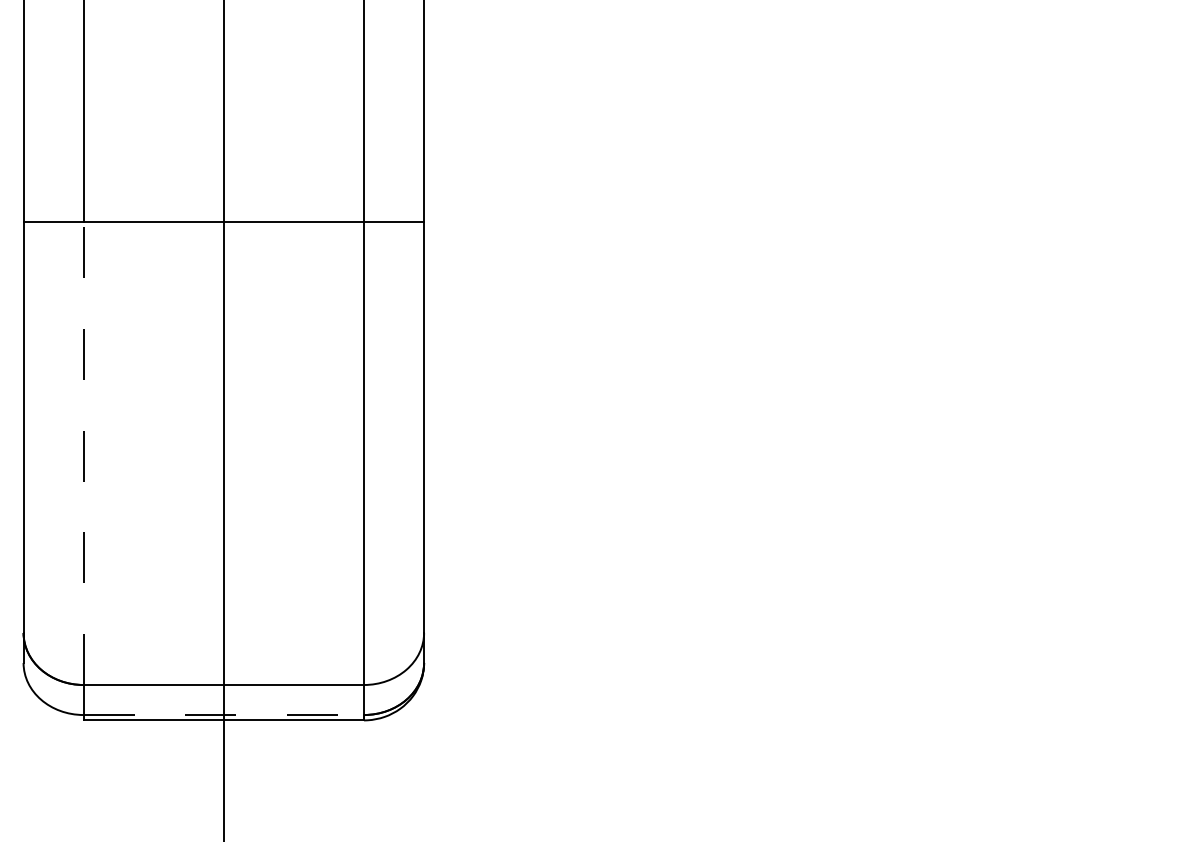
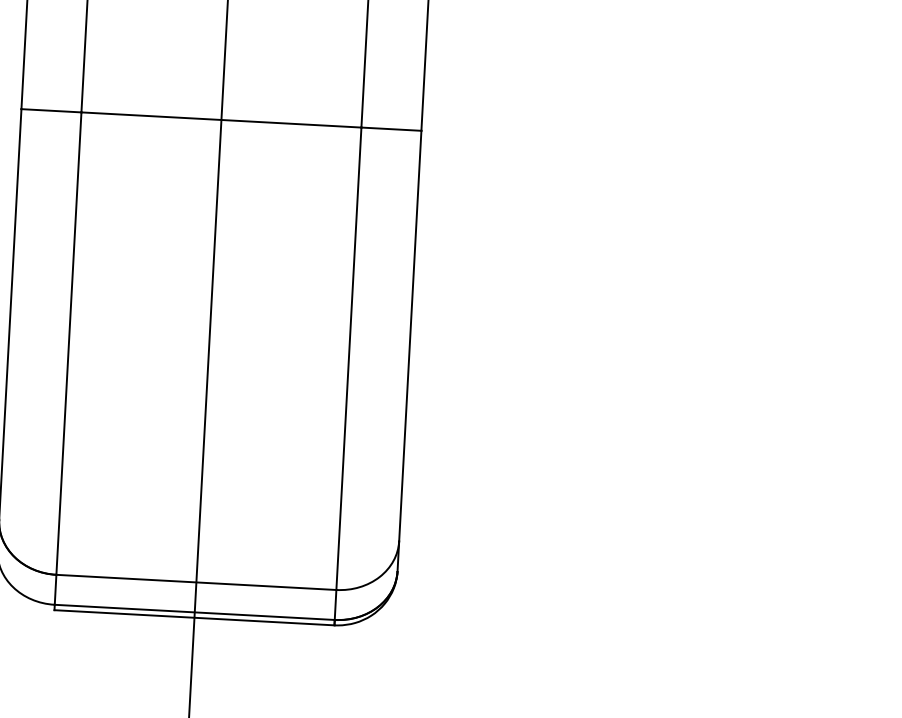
line: (83, 453) -> (68, 343), dashed -> solid
line: (224, 715) -> (195, 612), dashed -> solid

